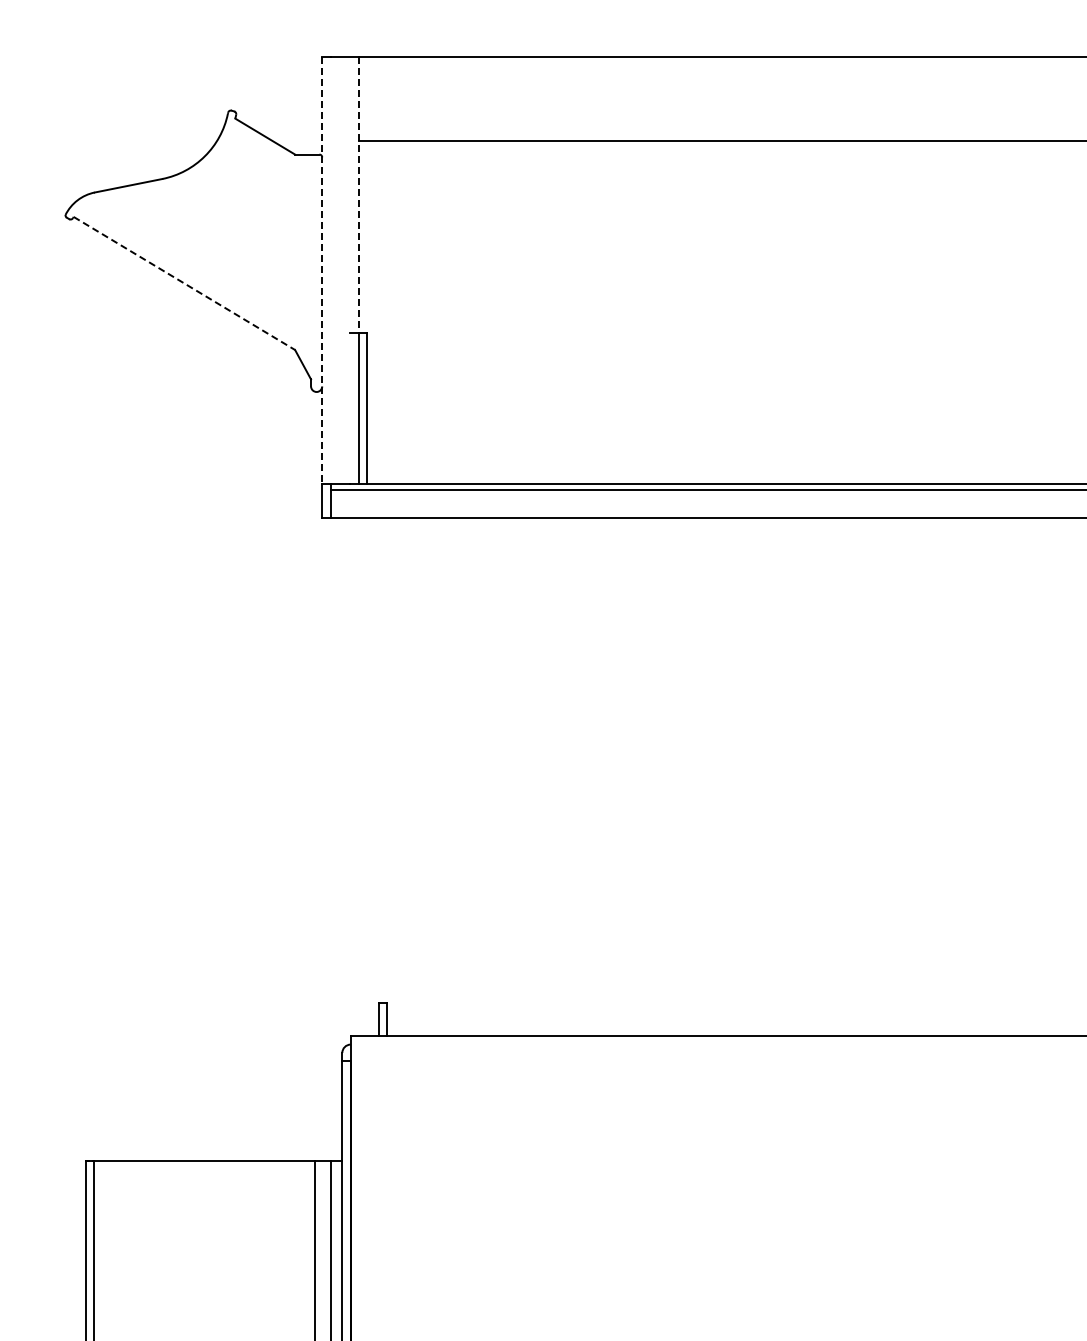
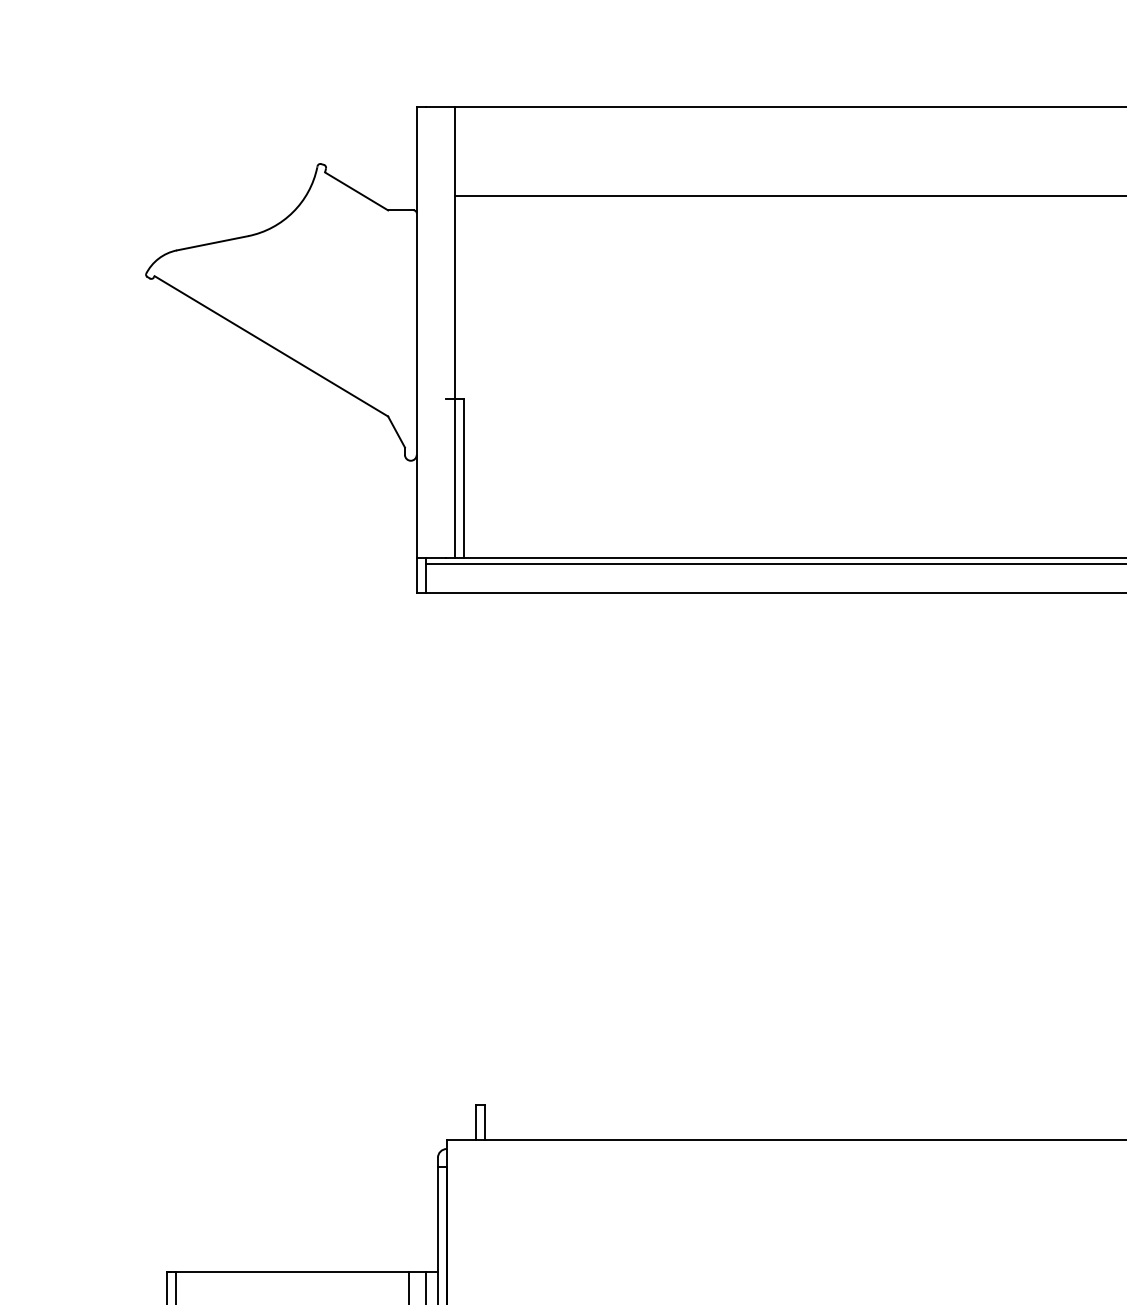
line: (358, 195) -> (455, 253), dashed -> solid
line: (322, 270) -> (417, 332), dashed -> solid
line: (184, 283) -> (271, 346), dashed -> solid

